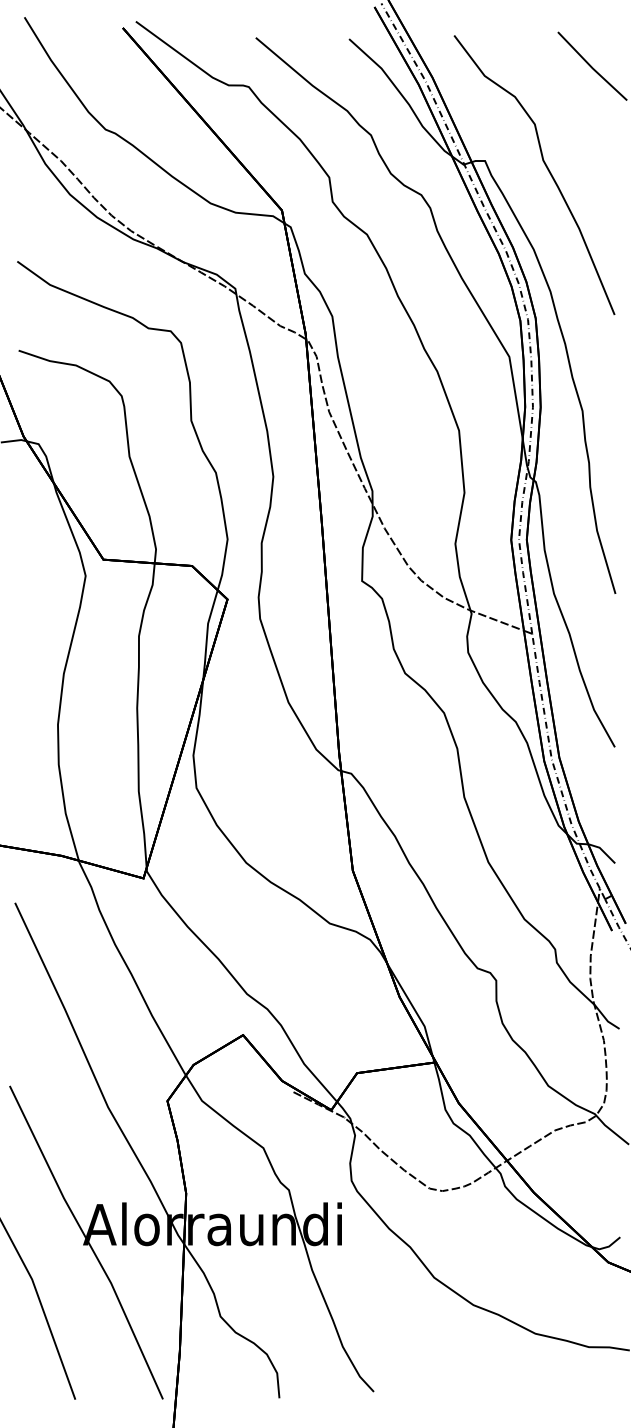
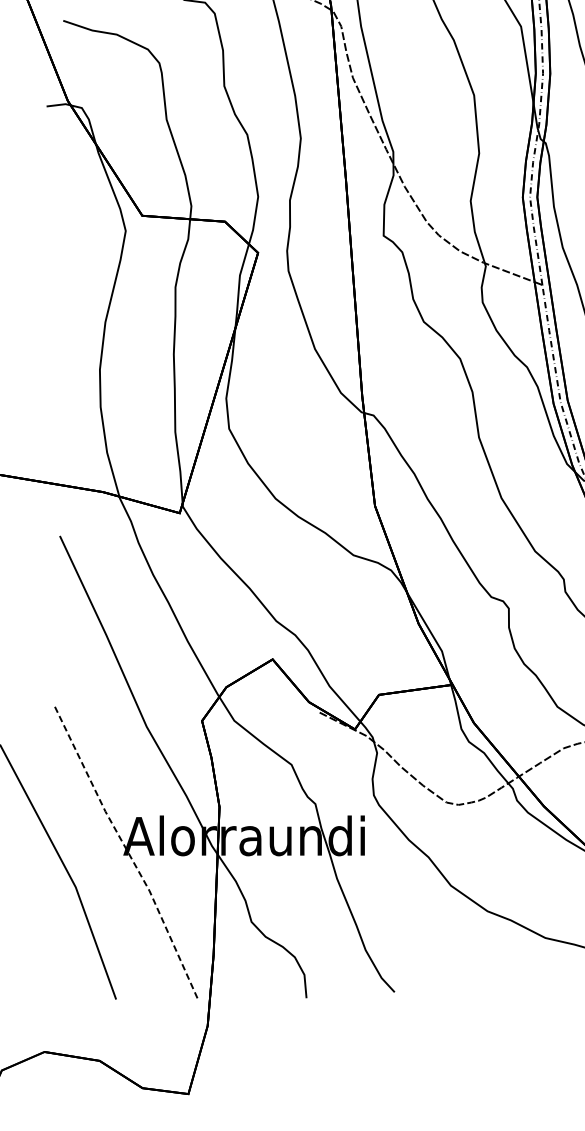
line: (88, 1242) -> (128, 852), solid -> dashed

